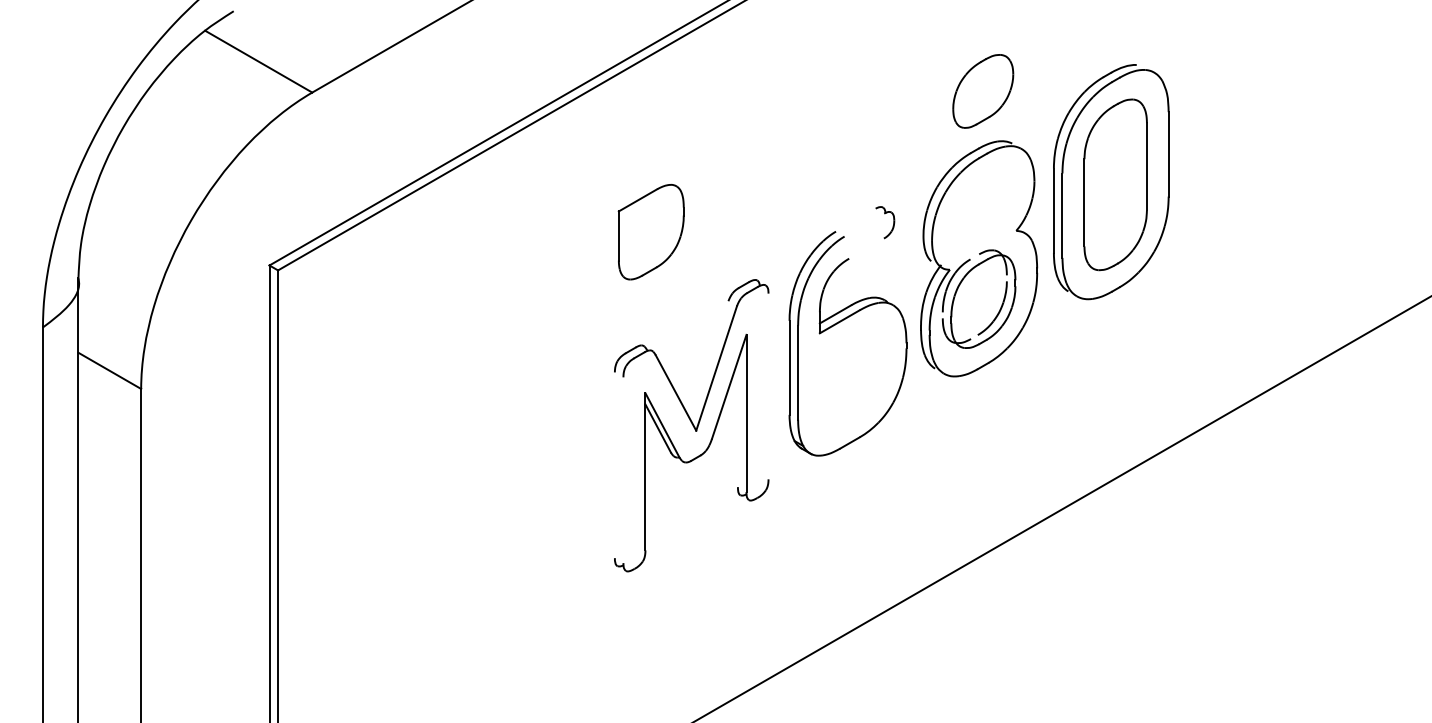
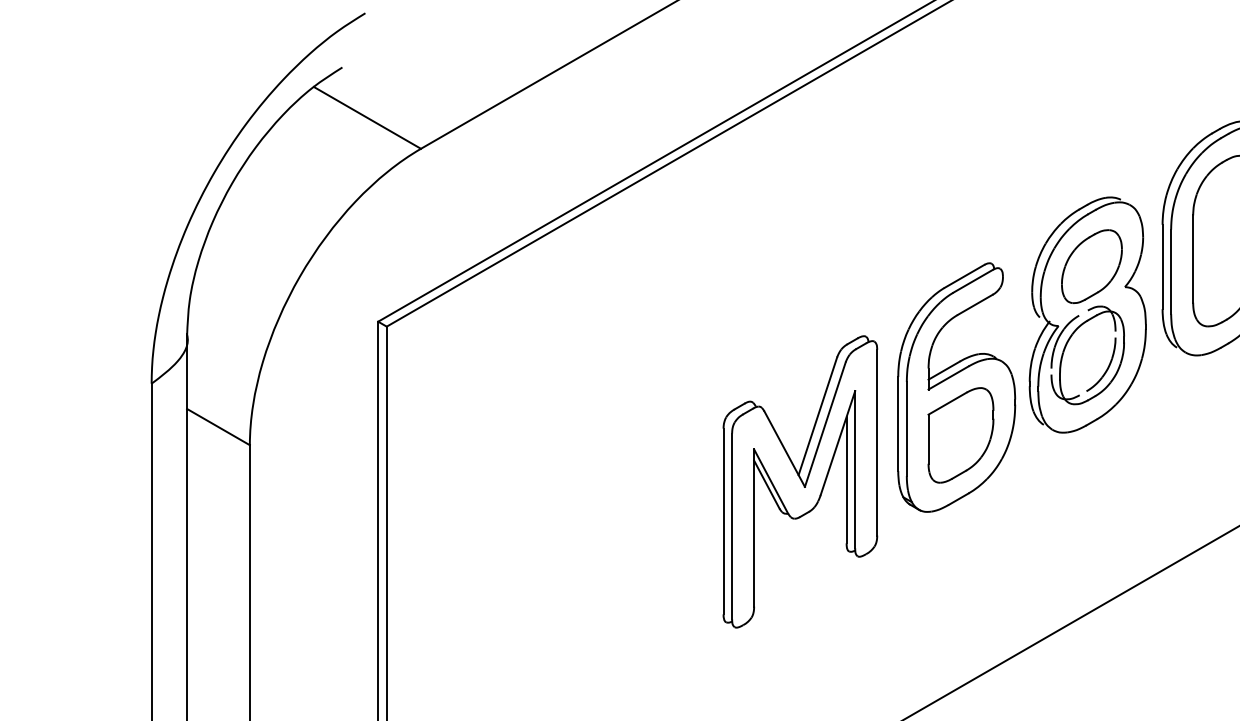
part: (983, 91) -> (1092, 266), moved
line: (855, 219) -> (964, 275), added
line: (864, 224) -> (973, 280), added
part: (650, 232) -> (960, 435), moved
line: (866, 248) -> (975, 304), added
line: (708, 359) -> (817, 415), added
line: (768, 386) -> (877, 442), added
line: (737, 423) -> (846, 479), added
line: (614, 465) -> (723, 521), added
line: (623, 470) -> (732, 526), added

